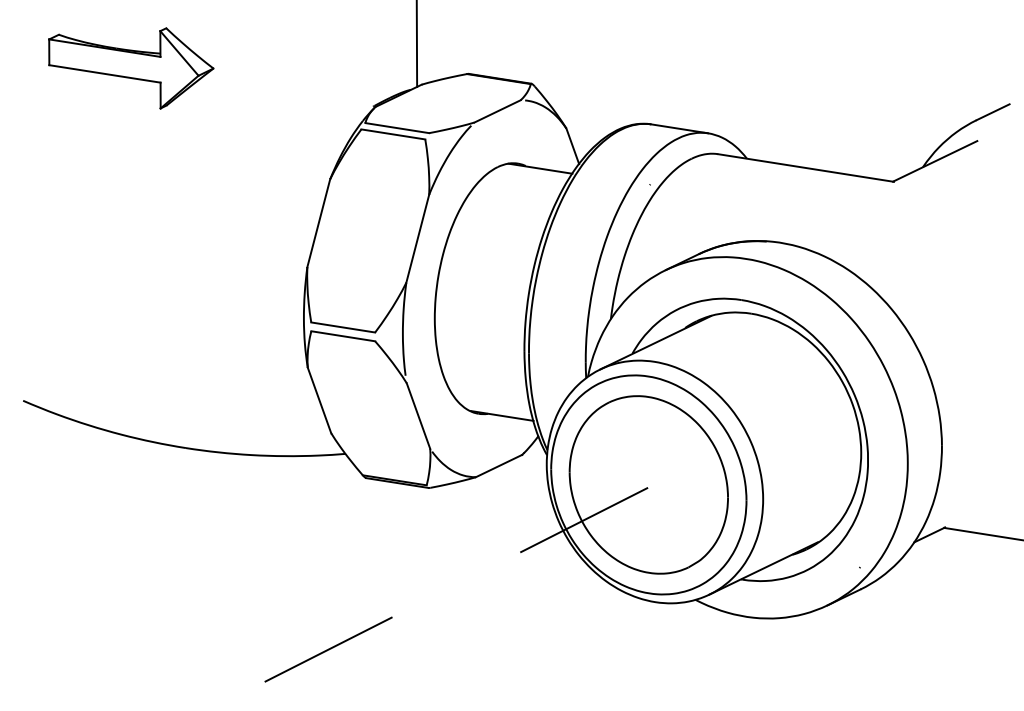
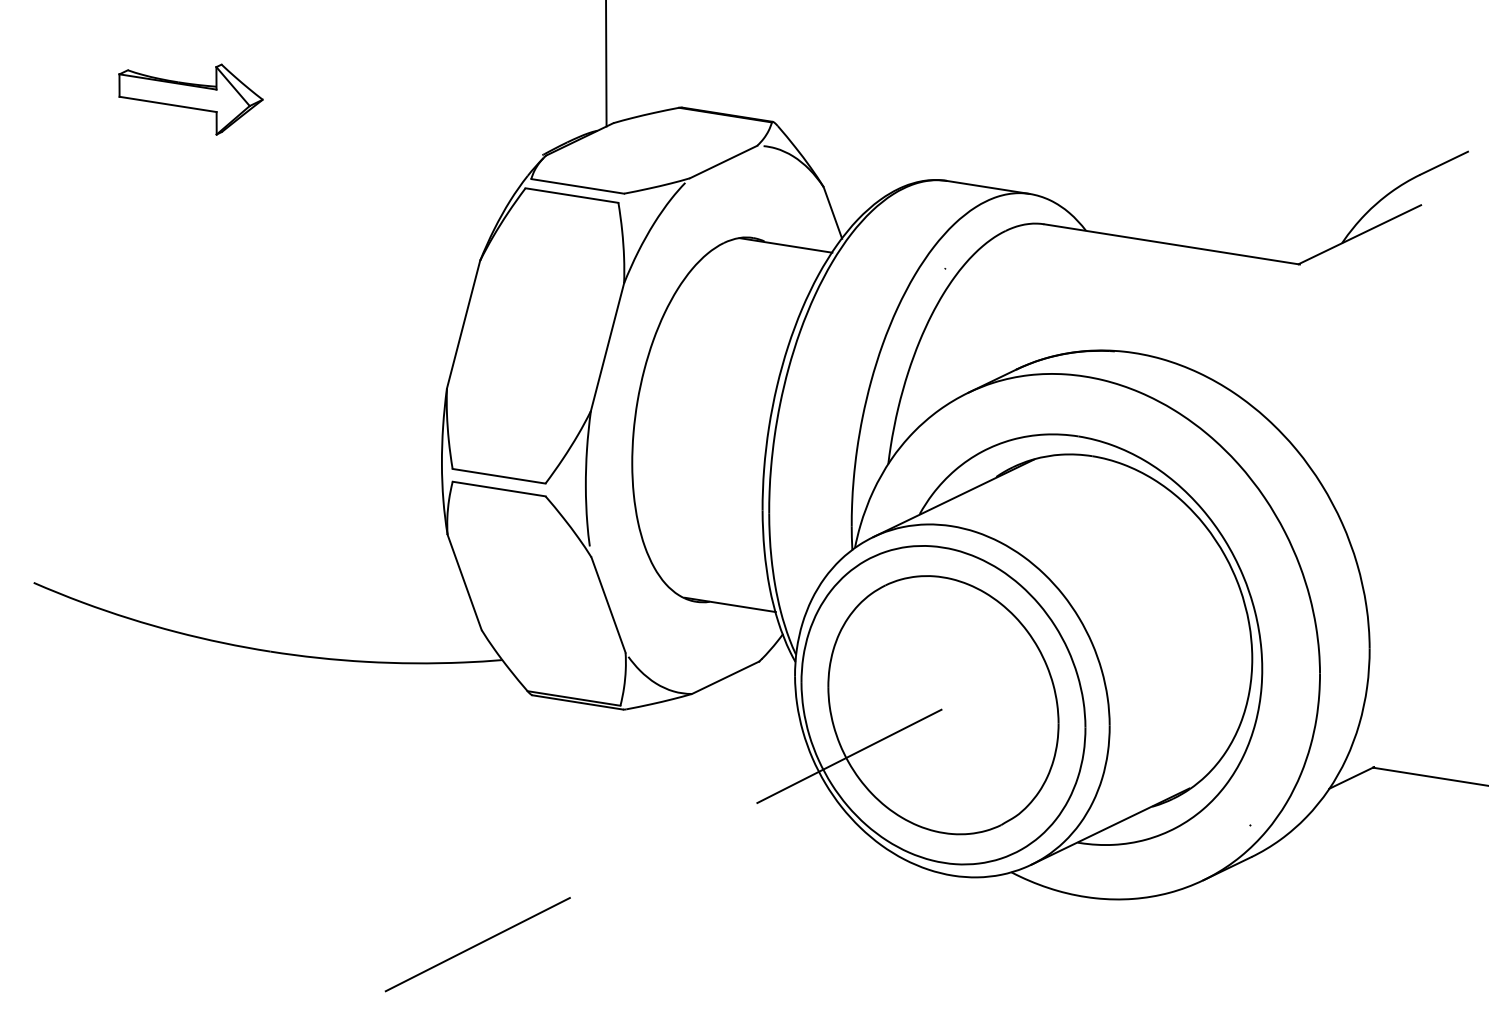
part: (131, 68) -> (191, 99), size x0.6

